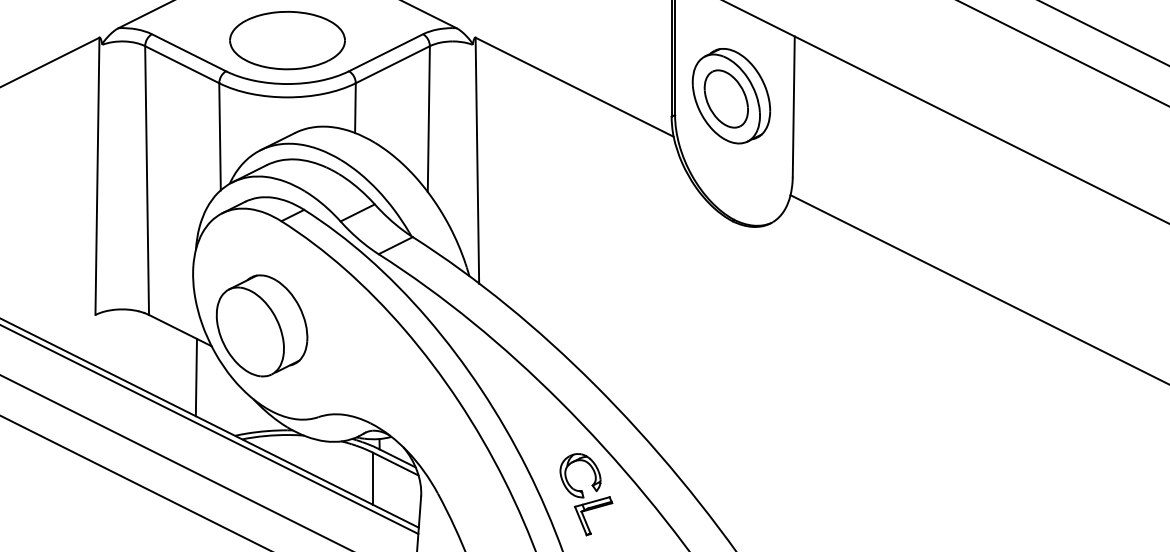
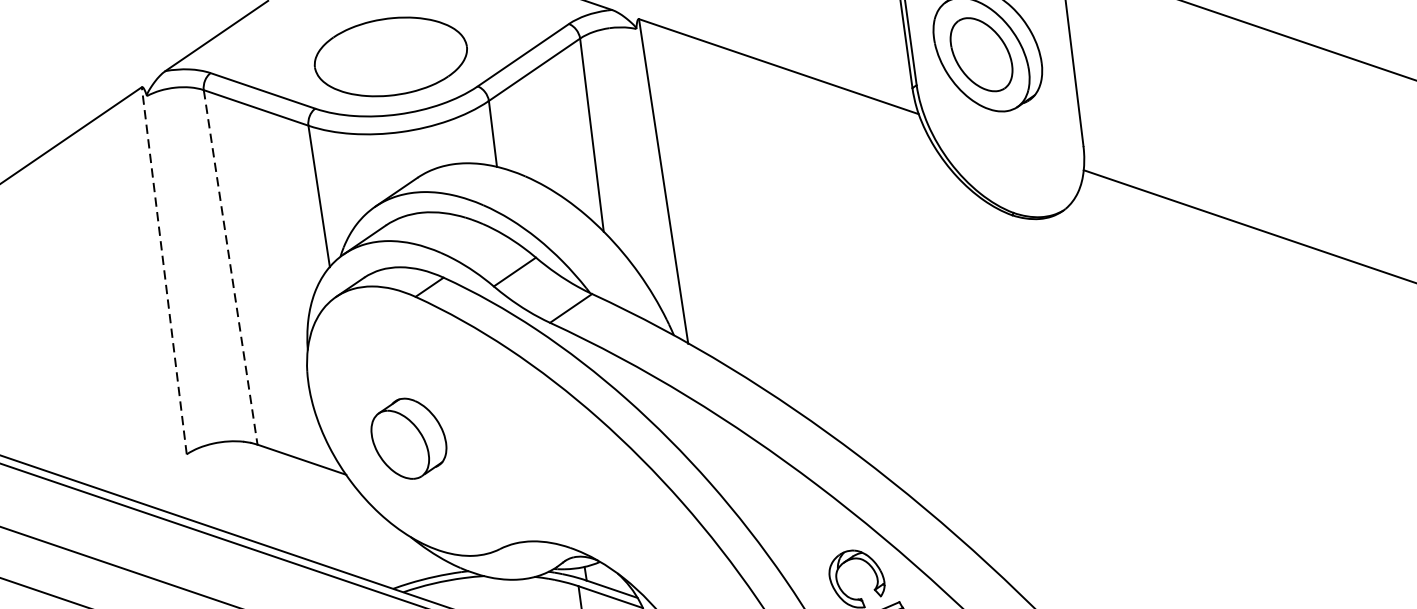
line: (97, 176) -> (164, 271), solid -> dashed
line: (147, 181) -> (231, 268), solid -> dashed
part: (261, 325) -> (408, 438), size x0.6
line: (195, 377) -> (330, 518), removed

